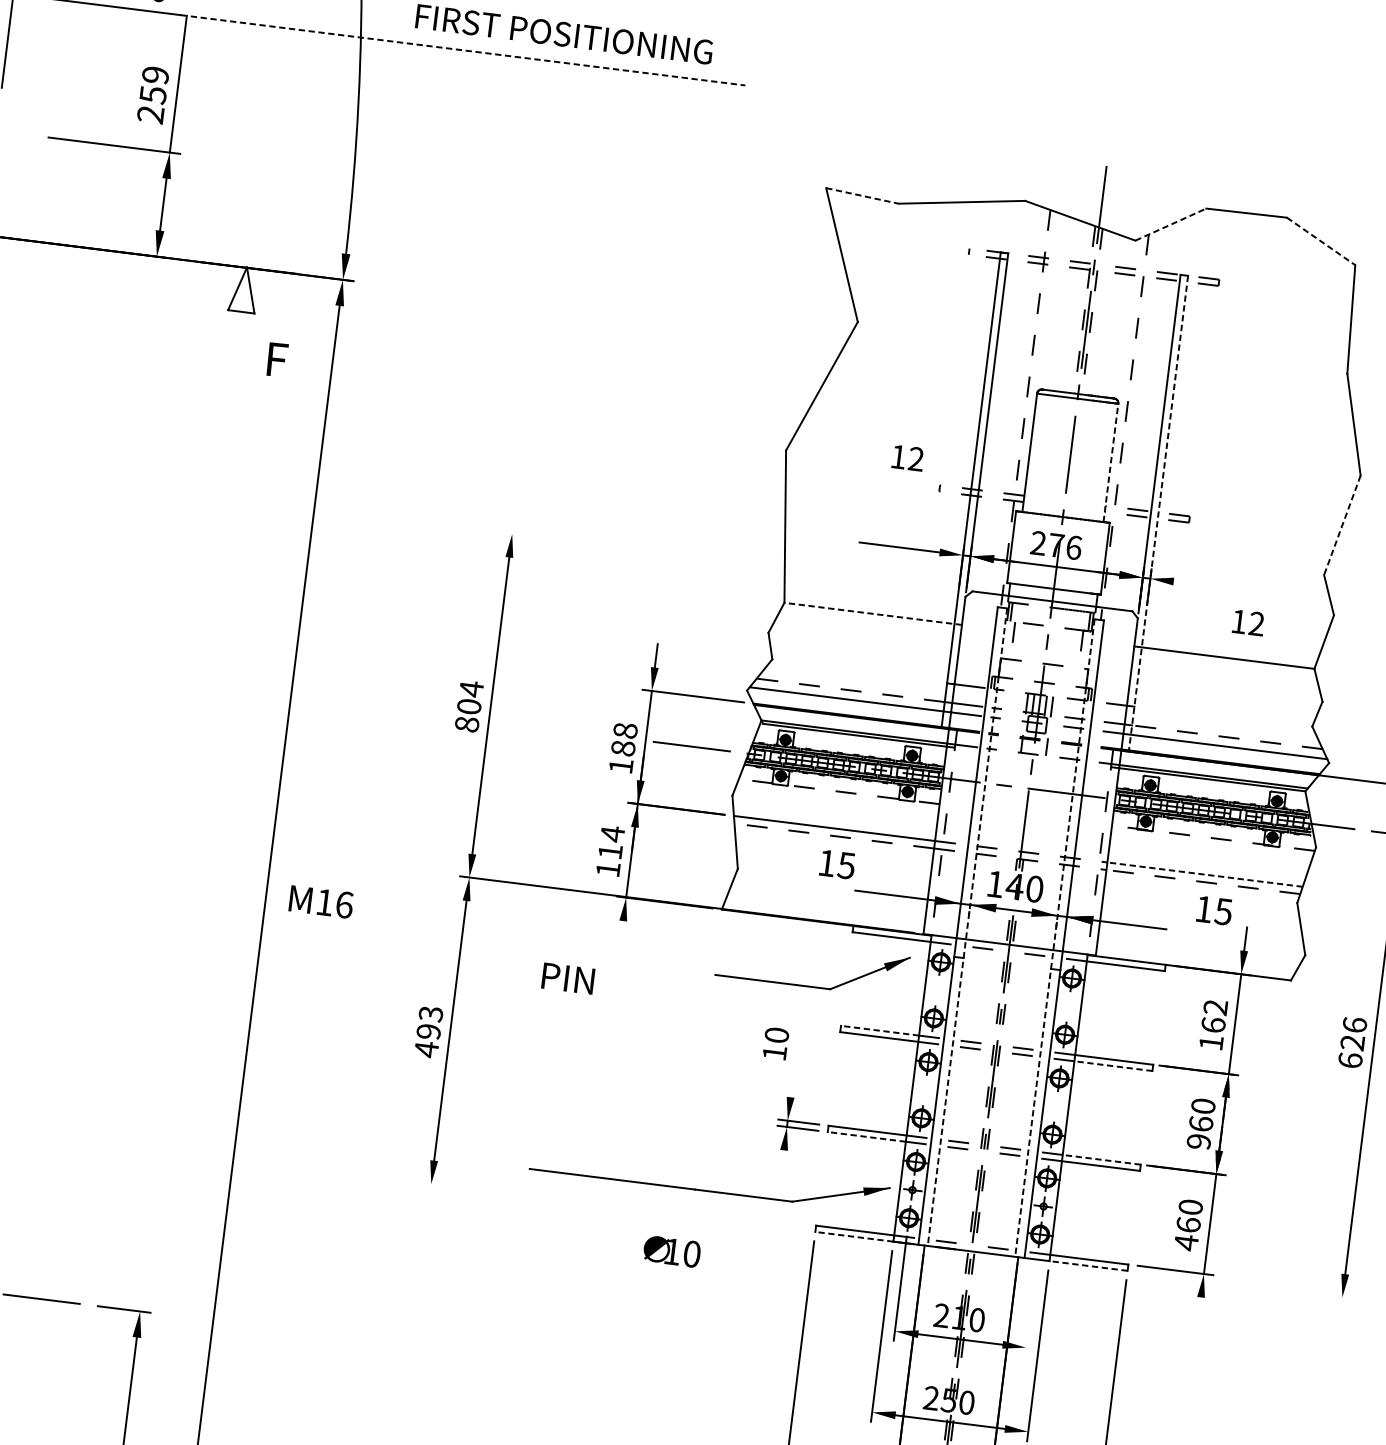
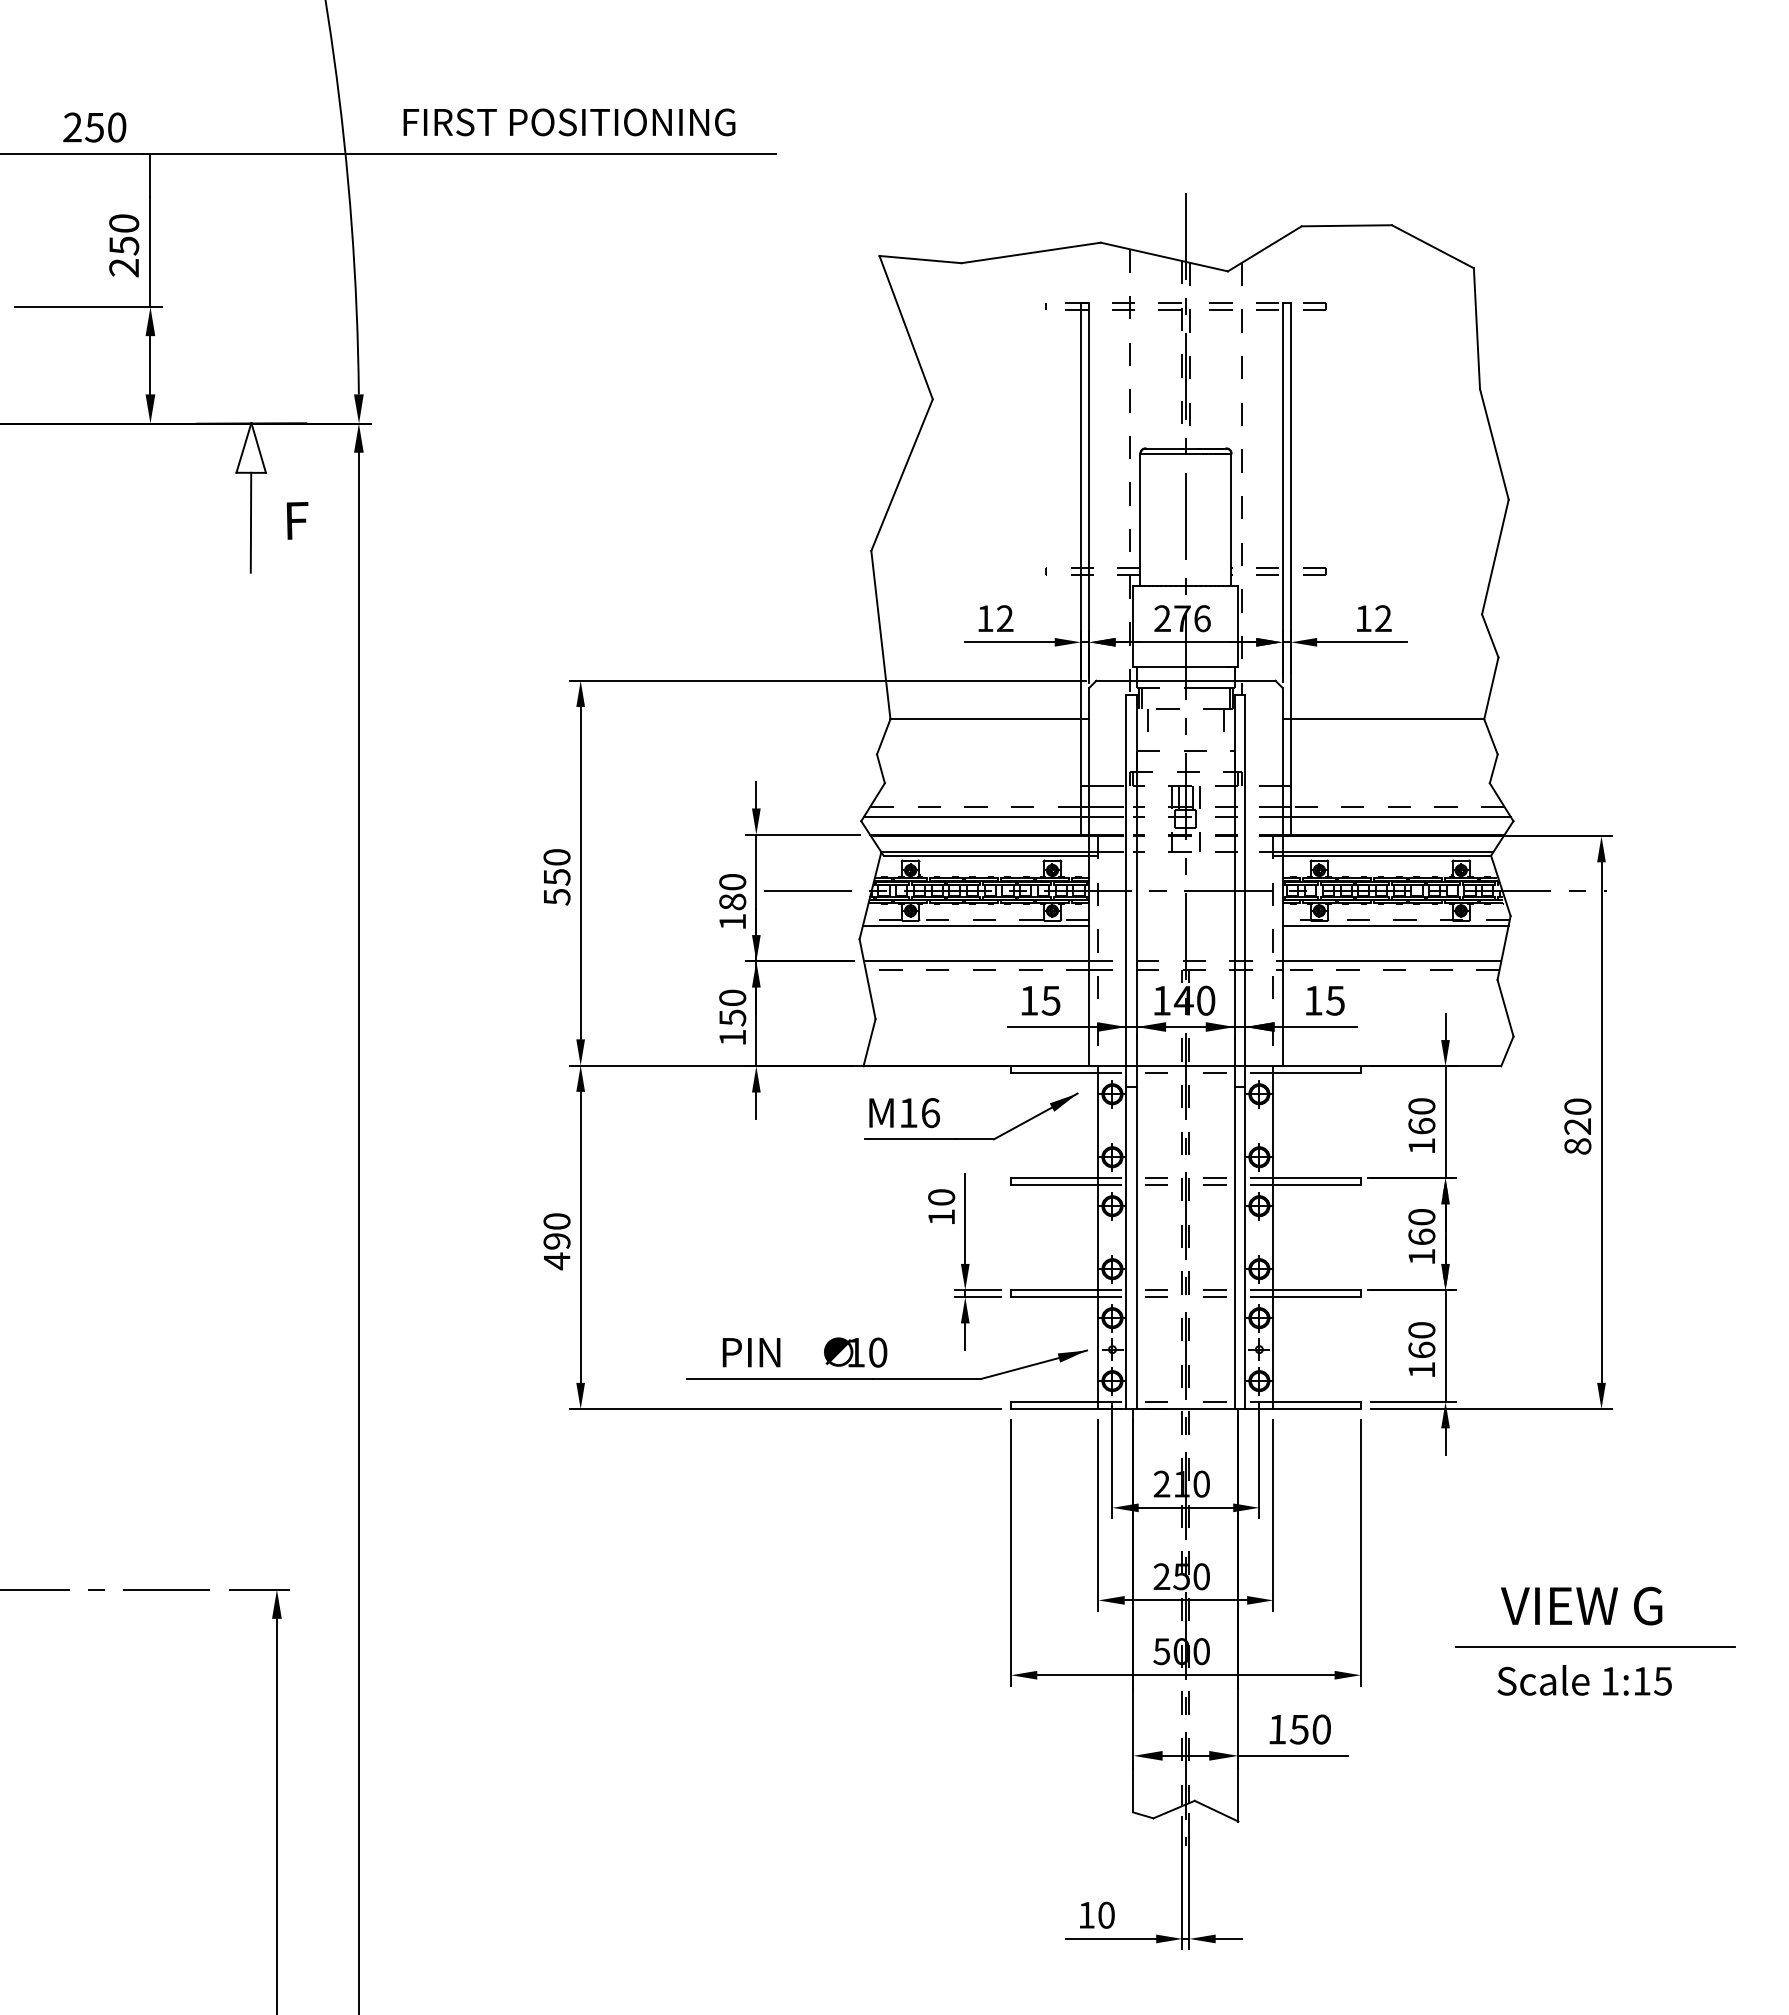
line: (463, 50) -> (460, 153), dashed -> solid
text: (155, 75) -> (124, 223), 259 -> 250
line: (863, 195) -> (921, 259), dashed -> solid
line: (1171, 224) -> (1265, 248), dashed -> solid
line: (1321, 241) -> (1433, 246), dashed -> solid
line: (235, 356) -> (250, 522), added
text: (907, 457) -> (995, 618), moved
line: (1111, 462) -> (1231, 519), dashed -> solid
line: (1158, 512) -> (1290, 568), dashed -> solid
line: (1342, 525) -> (1495, 557), dashed -> solid
line: (732, 561) -> (827, 680), added
line: (1213, 586) -> (1361, 642), added
line: (872, 614) -> (989, 719), dashed -> solid
text: (1248, 622) -> (1374, 618), moved
text: (468, 706) -> (556, 876), 804 -> 550
text: (625, 730) -> (732, 881), 188 -> 180
line: (837, 796) -> (975, 925), added
text: (611, 842) -> (732, 1007), 114 -> 150
line: (1212, 843) -> (1395, 925), added
text: (837, 864) -> (1040, 1000), moved
line: (1204, 874) -> (1391, 961), dashed -> solid
text: (321, 902) -> (904, 1113), moved
text: (1214, 910) -> (1325, 1000), moved
line: (967, 927) -> (1136, 1052), dashed -> solid
line: (621, 932) -> (756, 1105), added
line: (1054, 938) -> (1234, 1052), dashed -> solid
text: (568, 978) -> (751, 1352), moved
text: (1215, 1007) -> (1421, 1106), 162 -> 160
text: (430, 1013) -> (556, 1221), 493 -> 490
line: (879, 1030) -> (1054, 1178), dashed -> solid
text: (1352, 1042) -> (1577, 1126), 626 -> 820
line: (795, 1056) -> (965, 1218), added
line: (1113, 1066) -> (1317, 1185), dashed -> solid
line: (866, 1137) -> (1054, 1297), dashed -> solid
text: (1198, 1141) -> (1421, 1256), 960 -> 160
line: (1102, 1160) -> (1317, 1290), dashed -> solid
line: (782, 1162) -> (965, 1336), added
line: (614, 1207) -> (785, 1409), added
line: (854, 1237) -> (1054, 1409), dashed -> solid
text: (1186, 1243) -> (1421, 1370), 460 -> 160
text: (671, 1251) -> (855, 1352), moved
line: (1088, 1266) -> (1317, 1409), dashed -> solid
line: (1244, 1285) -> (1491, 1409), added
line: (1031, 1304) -> (1259, 1459), added
line: (1199, 1309) -> (1445, 1441), added

